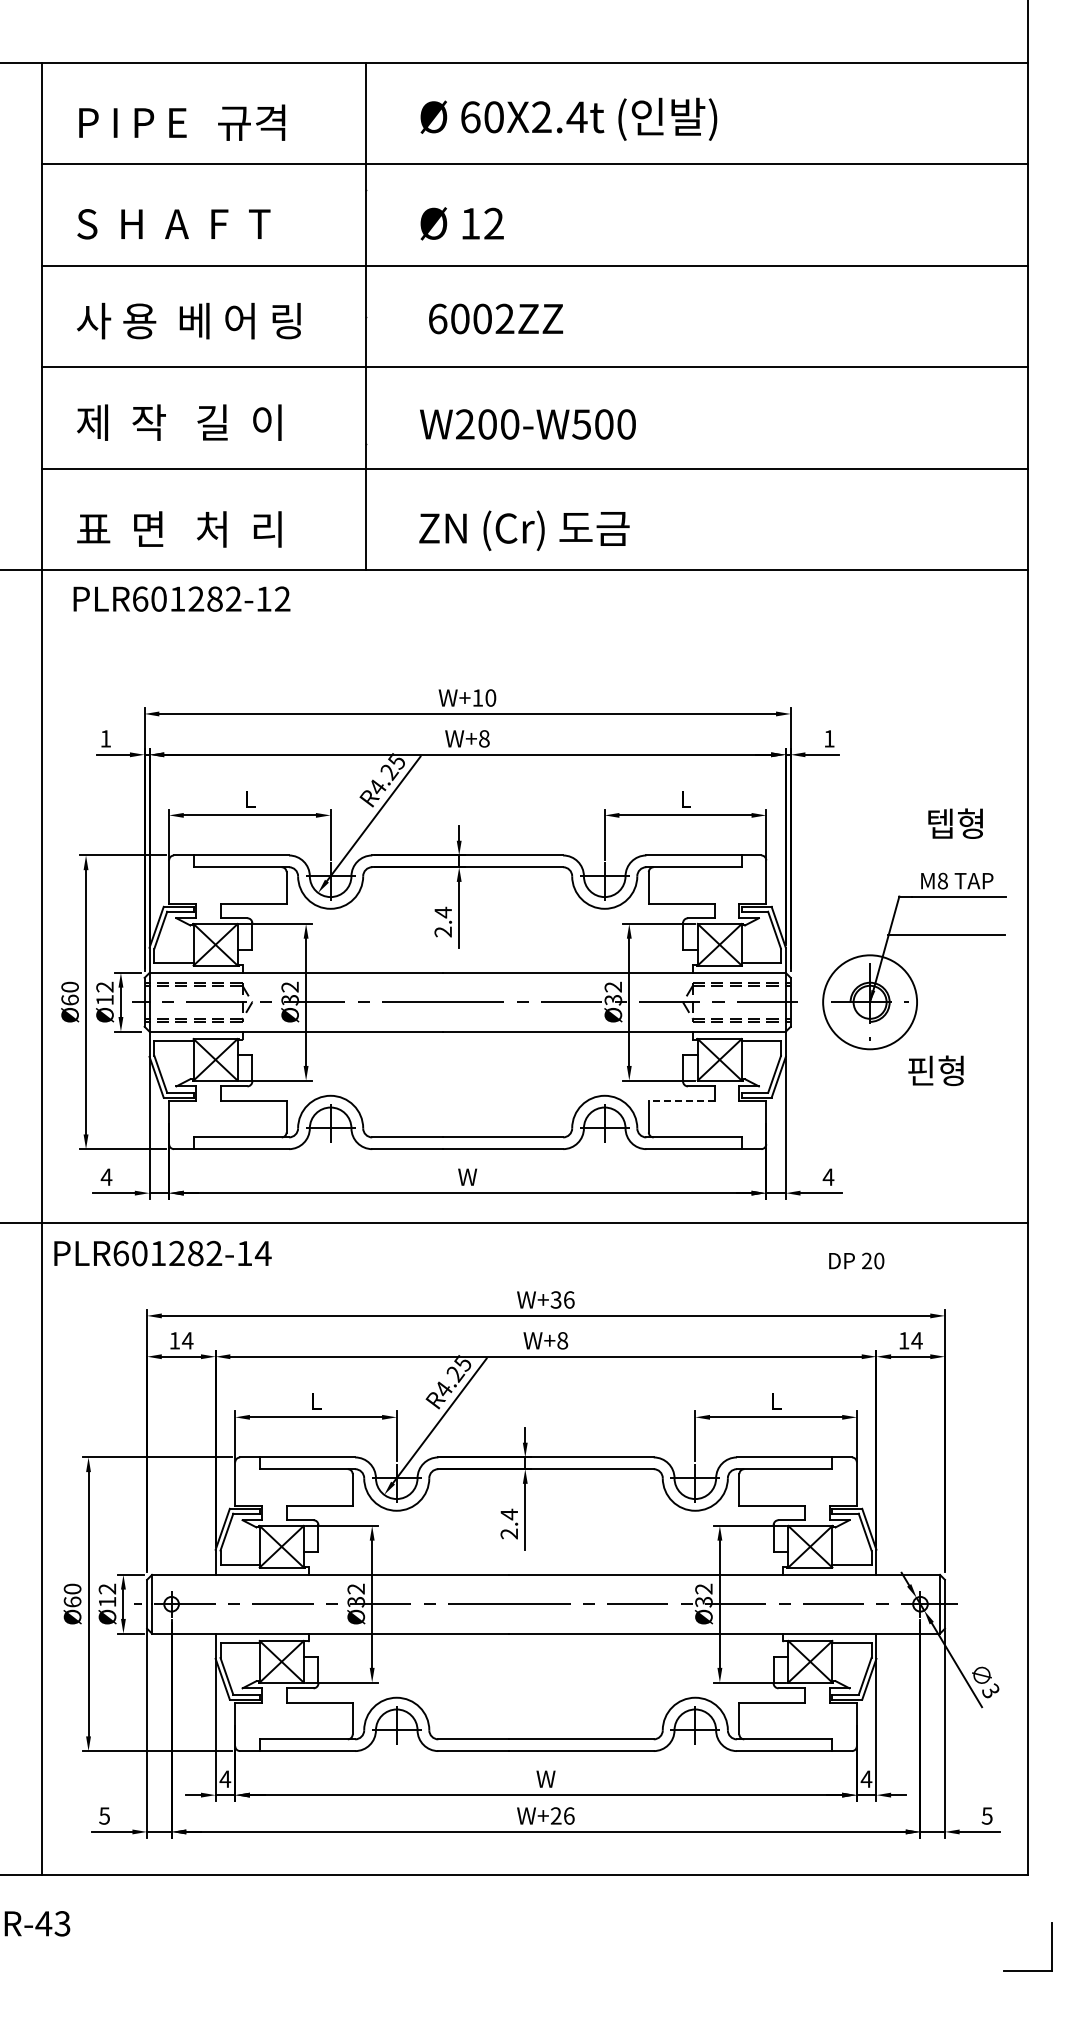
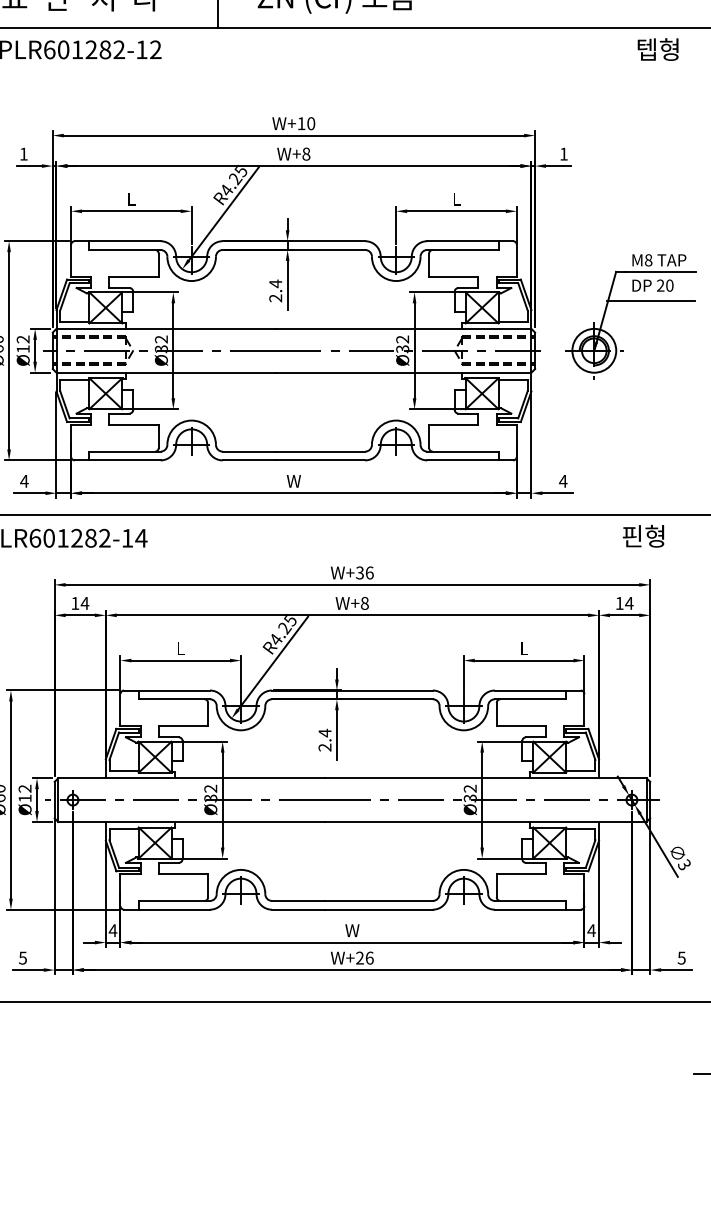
text: (955, 823) -> (658, 49), moved
circle: (869, 1001) -> (593, 350), size x0.62
text: (935, 1070) -> (643, 536), moved
line: (681, 1101) -> (453, 424), dashed -> solid
text: (856, 1260) -> (652, 285), moved

